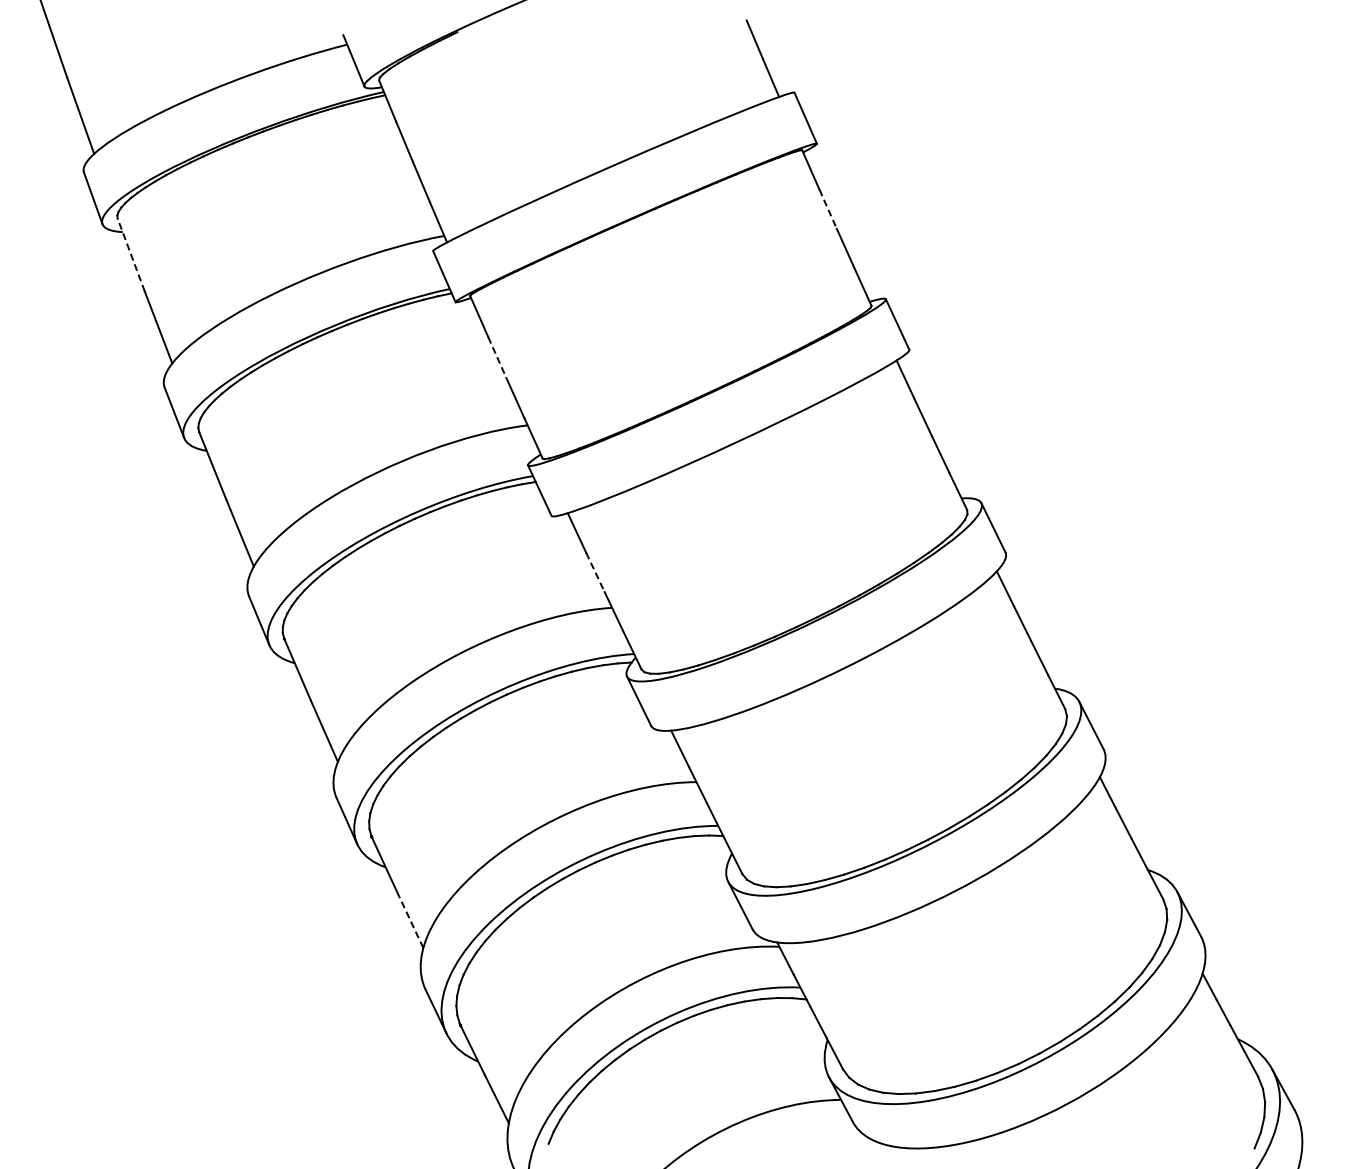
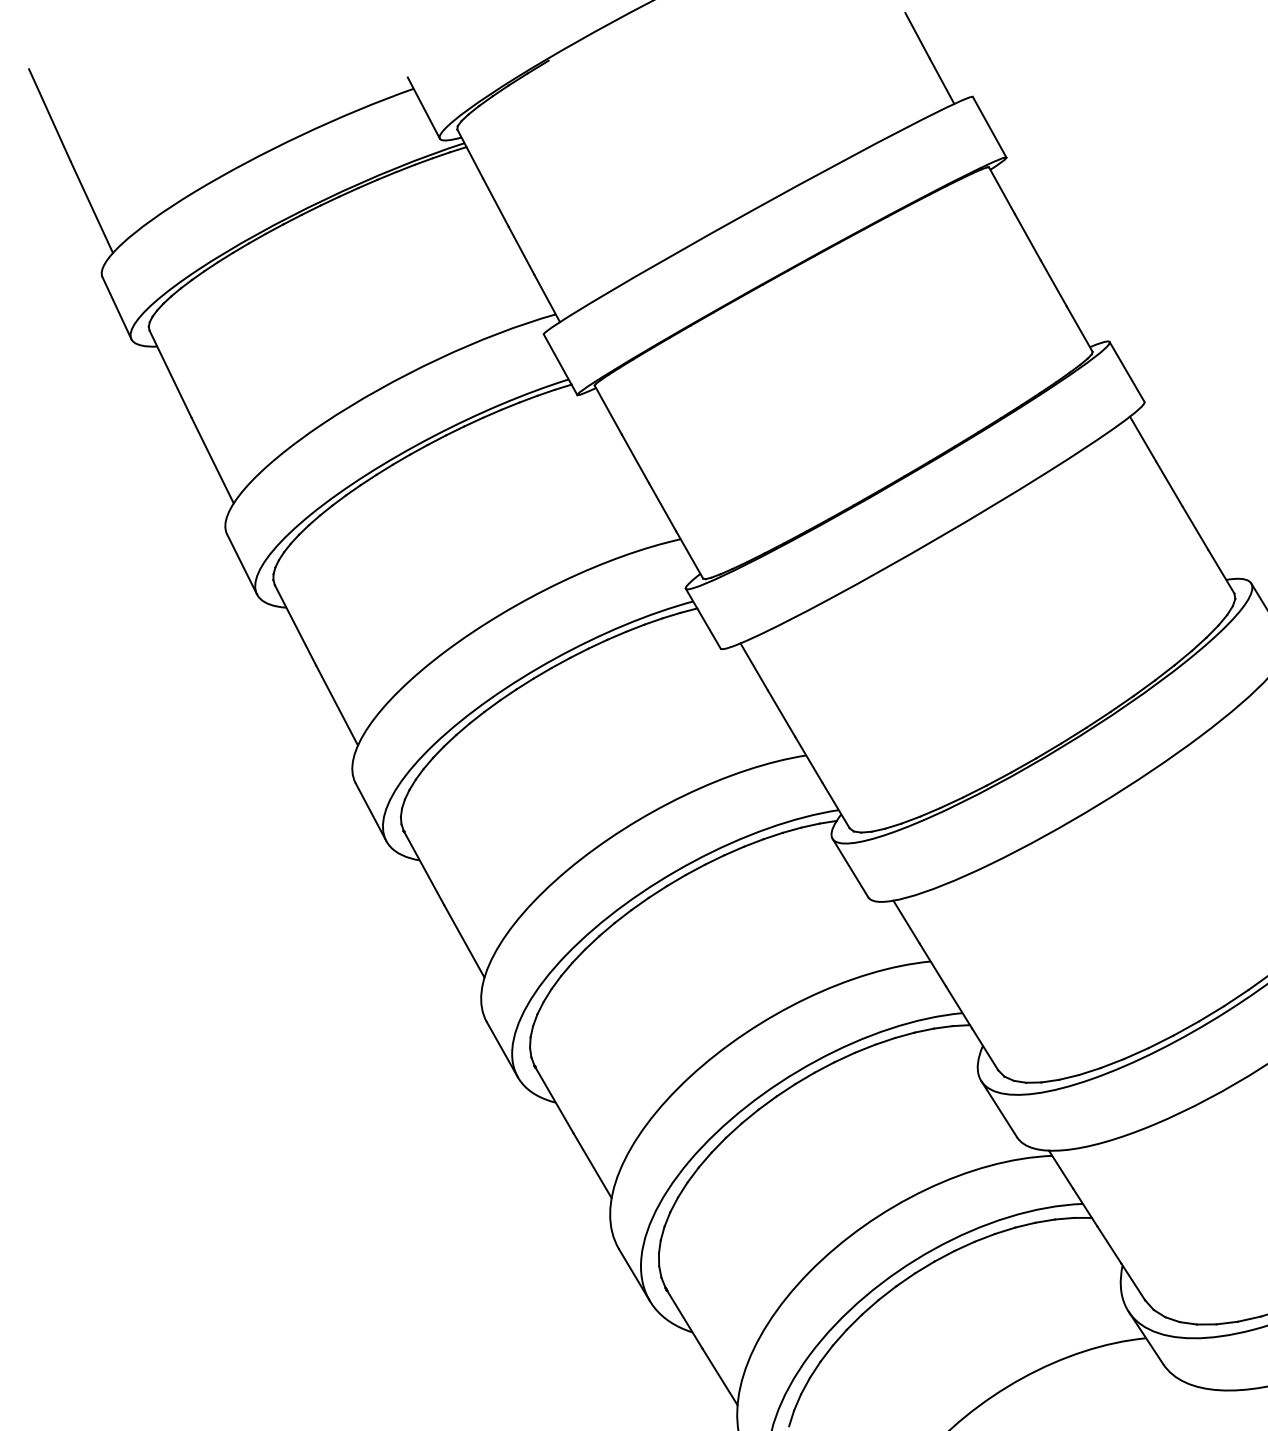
line: (828, 209) -> (1028, 237), dashed -> solid
line: (131, 255) -> (170, 374), dashed -> solid
line: (497, 358) -> (635, 459), dashed -> solid
line: (595, 572) -> (781, 713), dashed -> solid
line: (410, 920) -> (592, 1165), dashed -> solid

